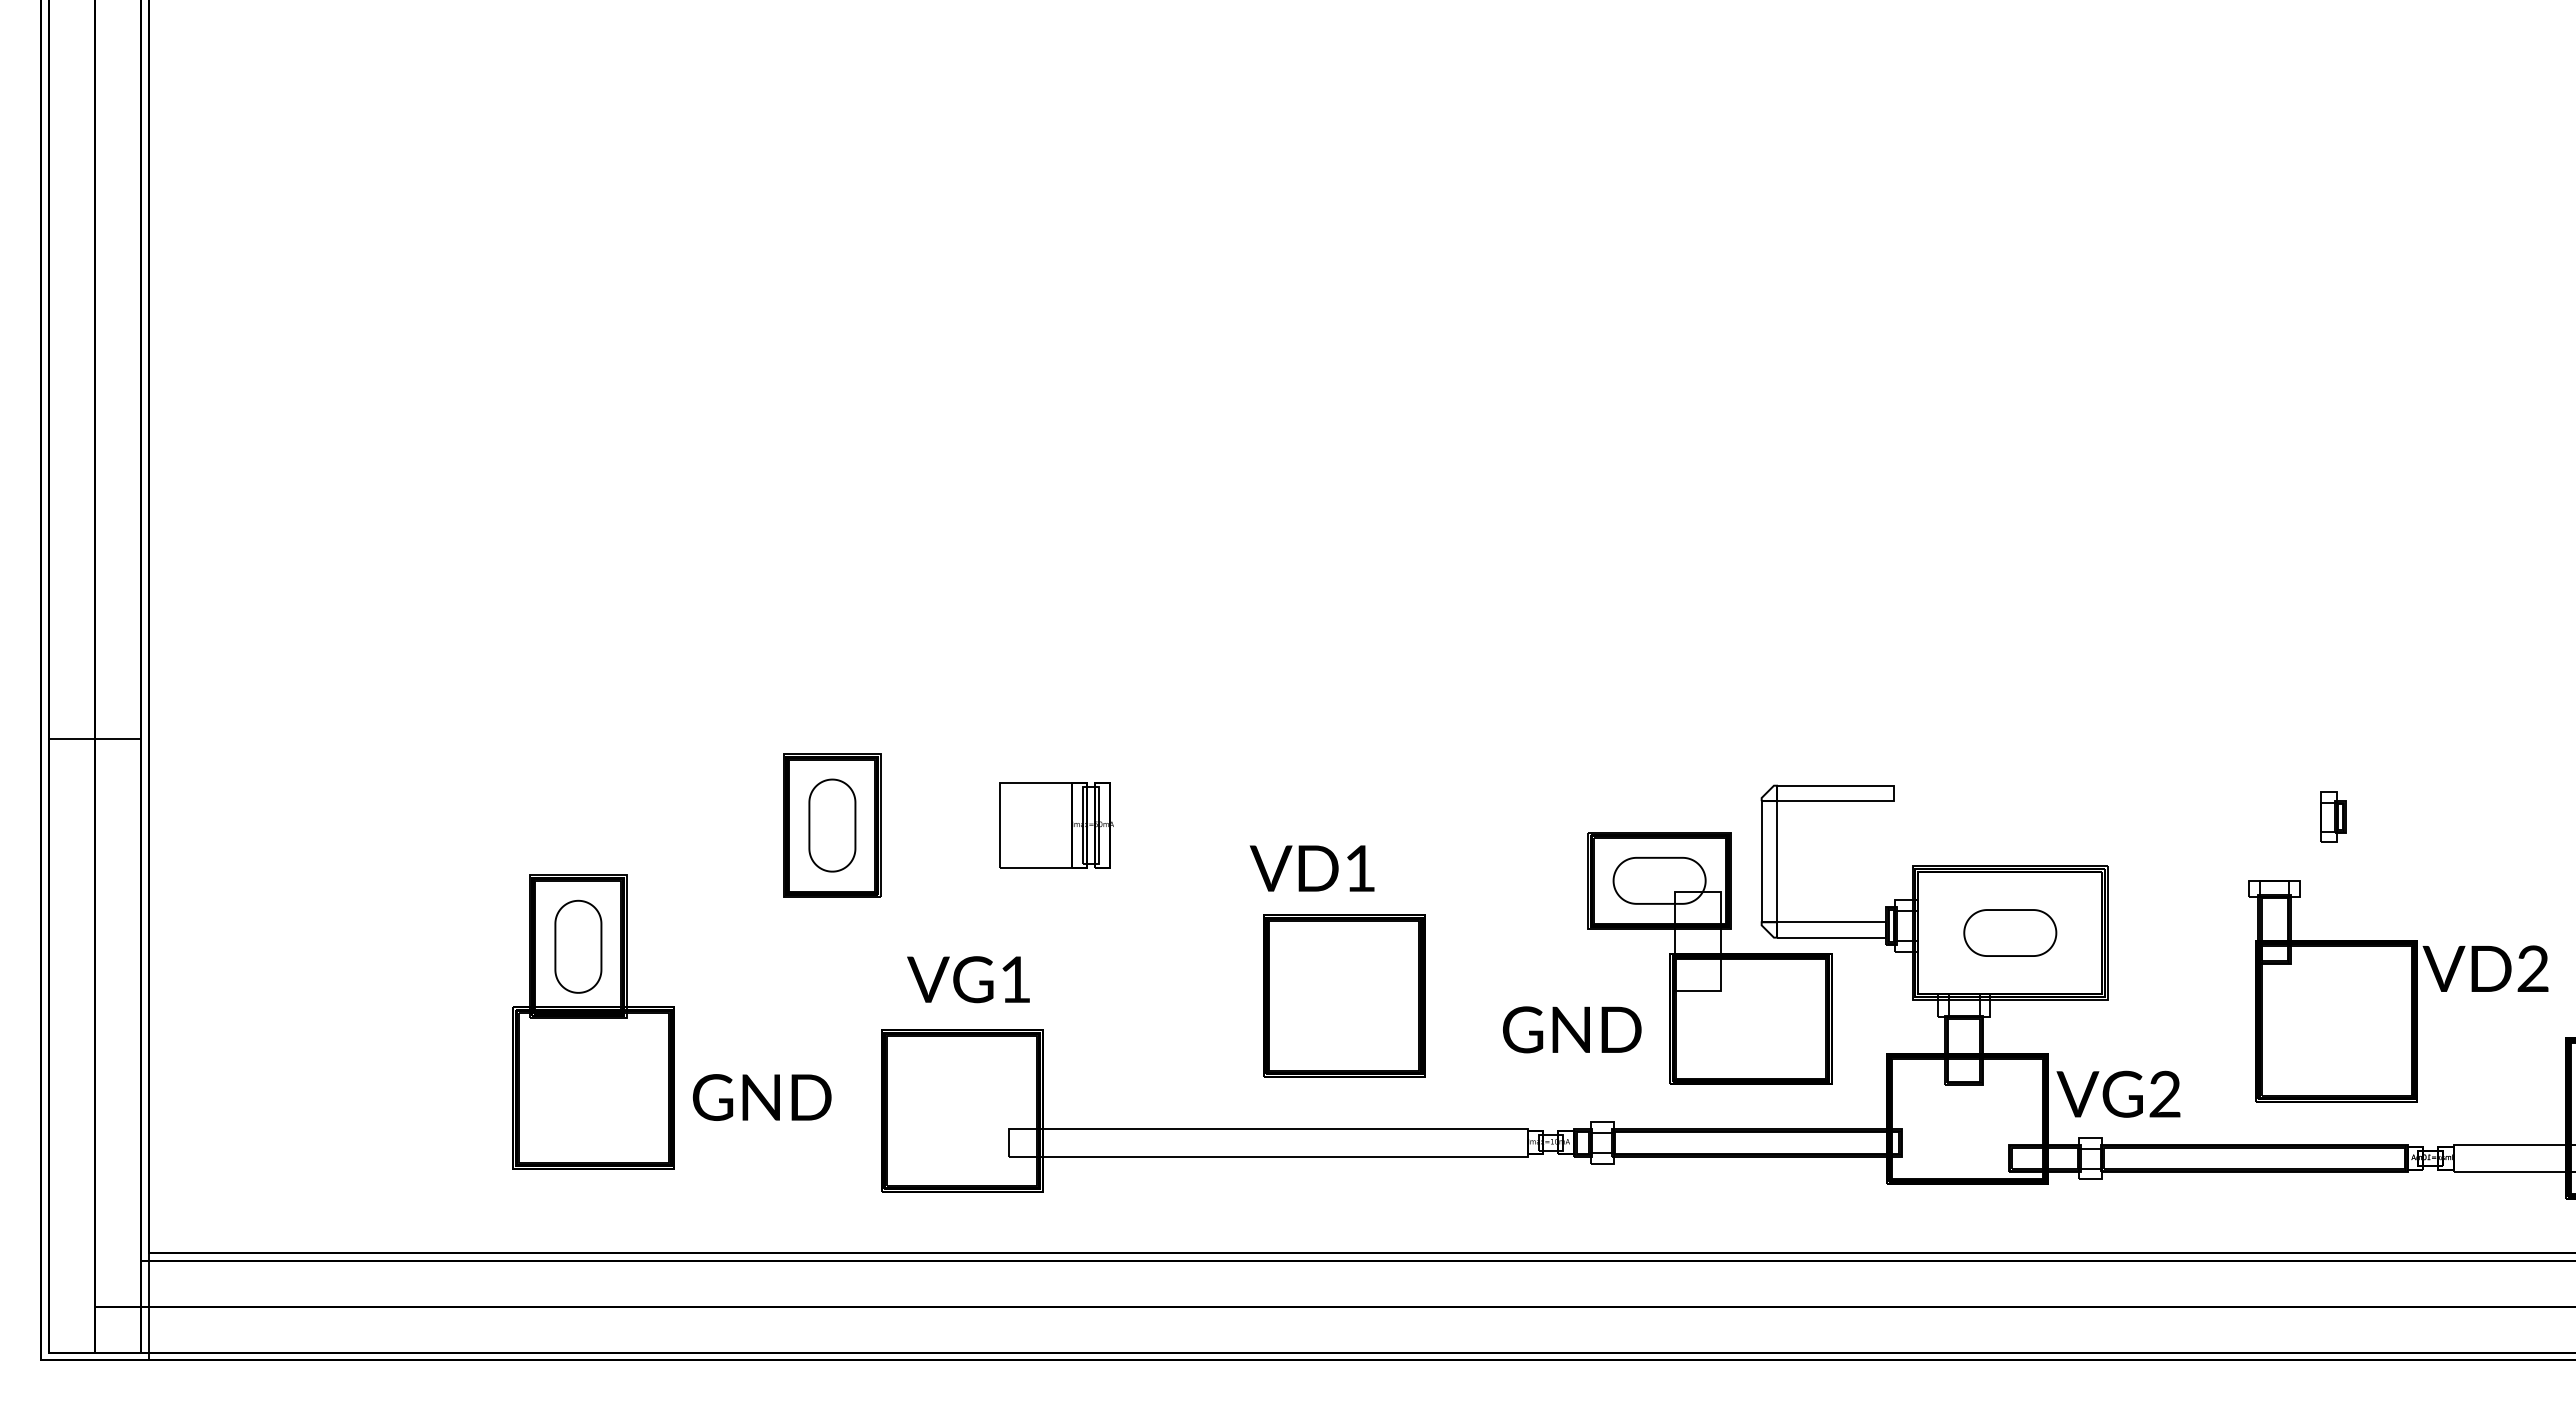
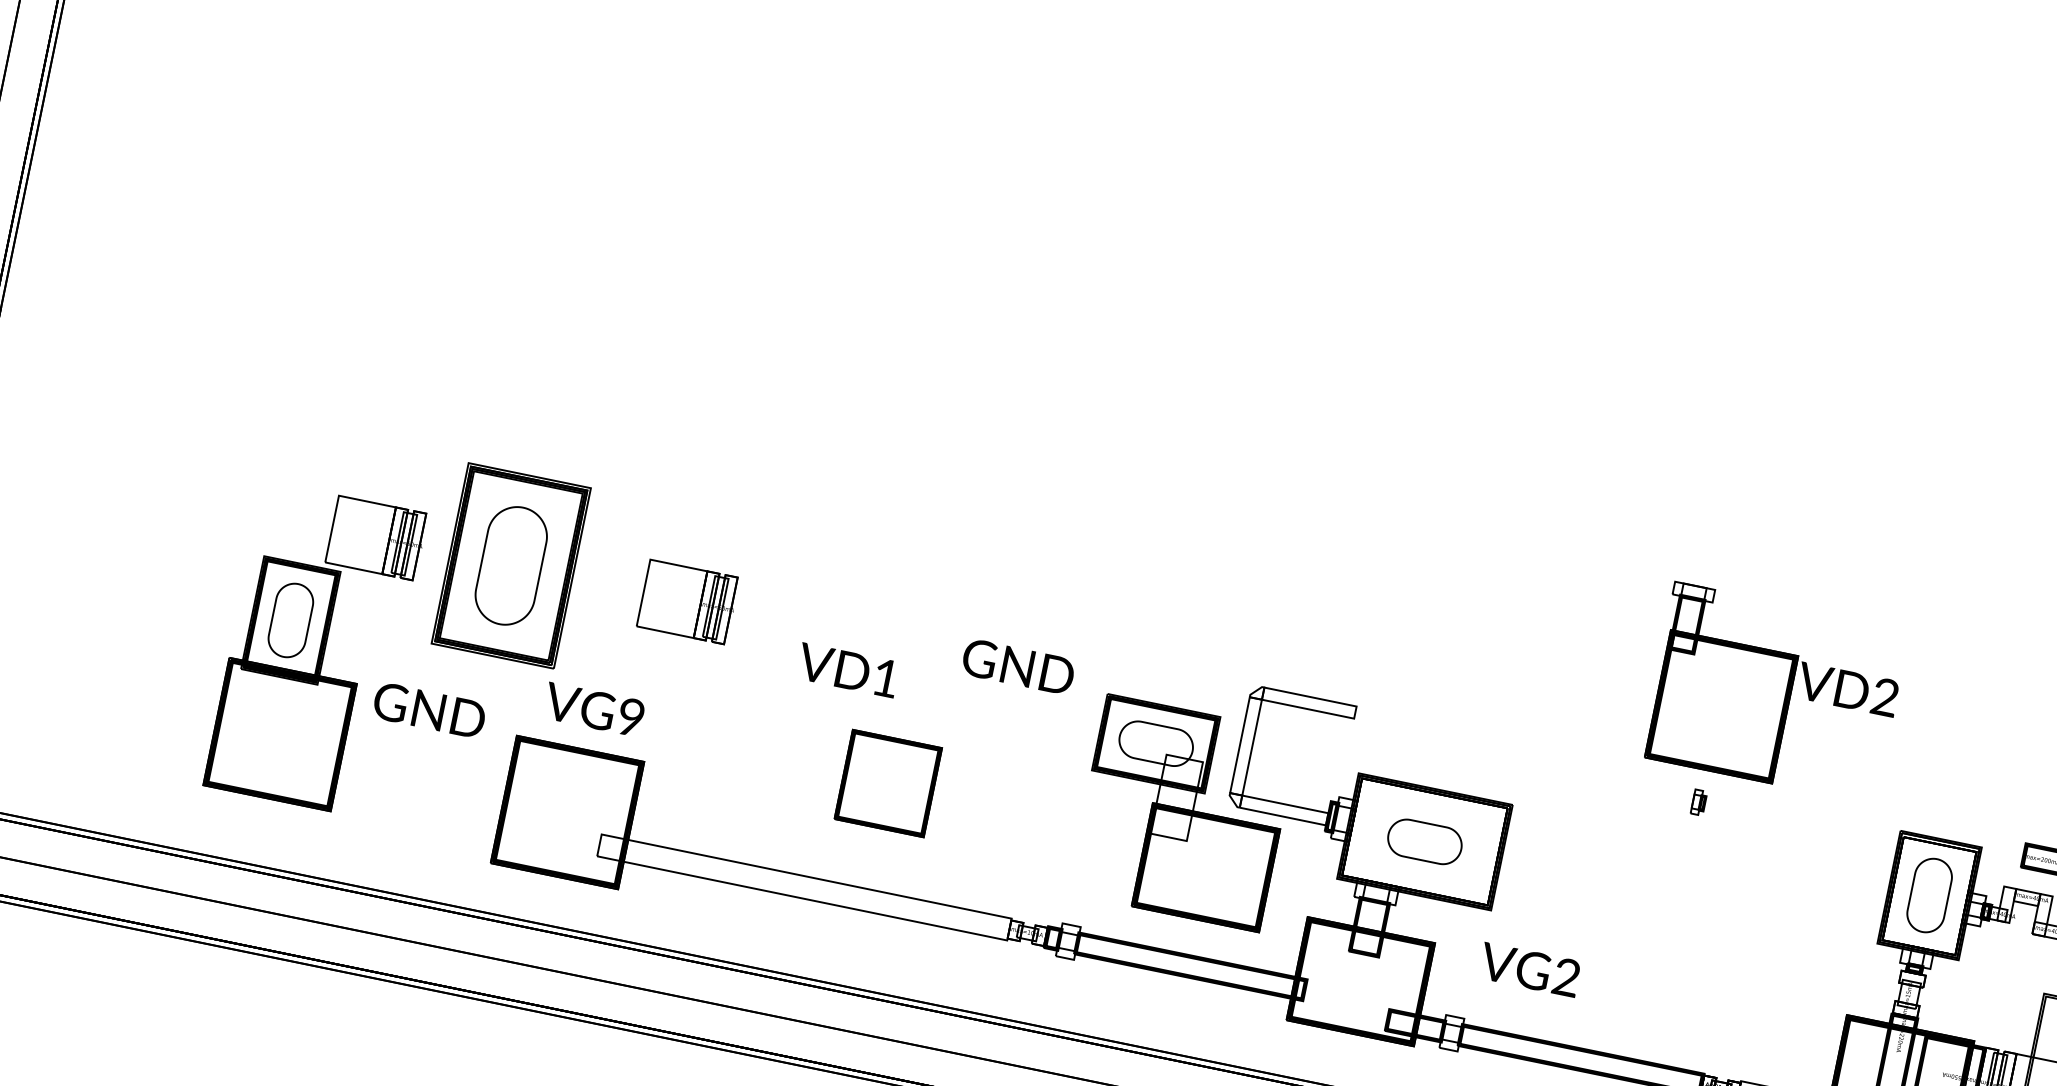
part: (2333, 816) -> (1699, 802), size x0.6
part: (662, 825) -> (377, 538), added
part: (832, 825) -> (511, 565), size x1.6
text: (1311, 868) -> (847, 670), moved
text: (1015, 979) -> (631, 717), VG1 -> VG9
part: (2398, 991) -> (1775, 693), moved
part: (1344, 995) -> (888, 783), size x0.7
text: (1572, 1029) -> (1018, 666), moved
text: (2118, 1093) -> (1529, 969), moved
text: (761, 1097) -> (429, 710), moved

